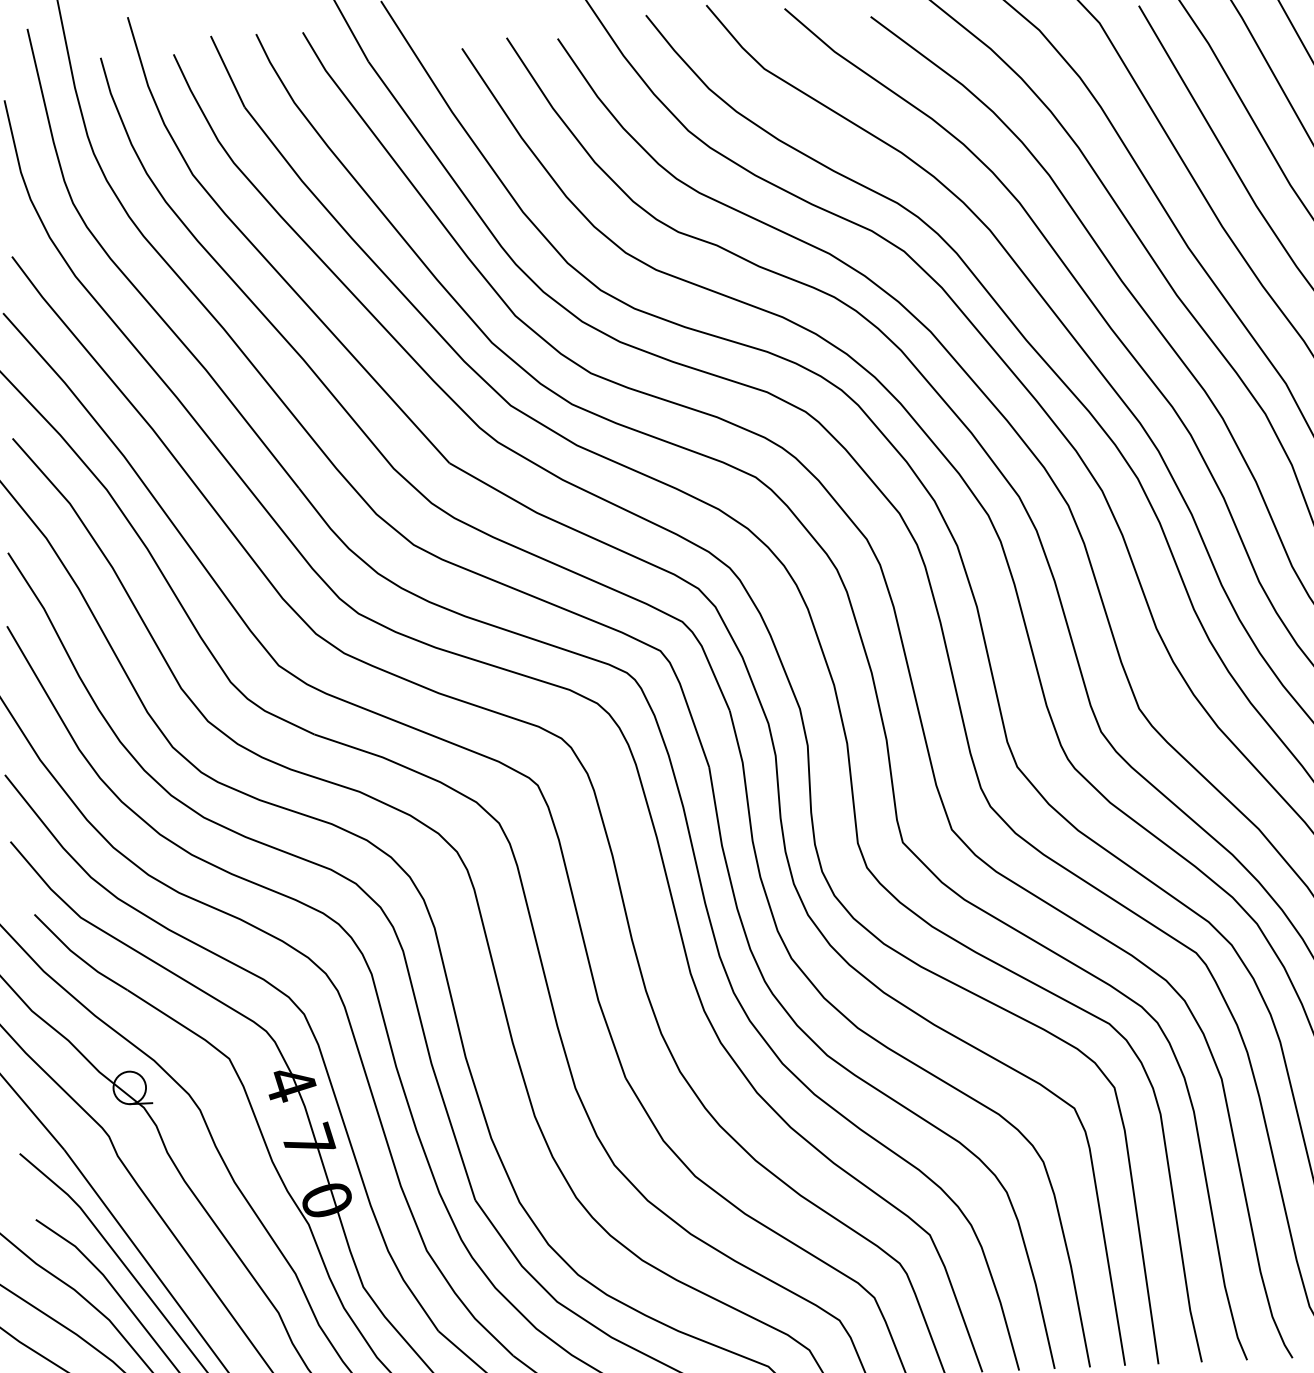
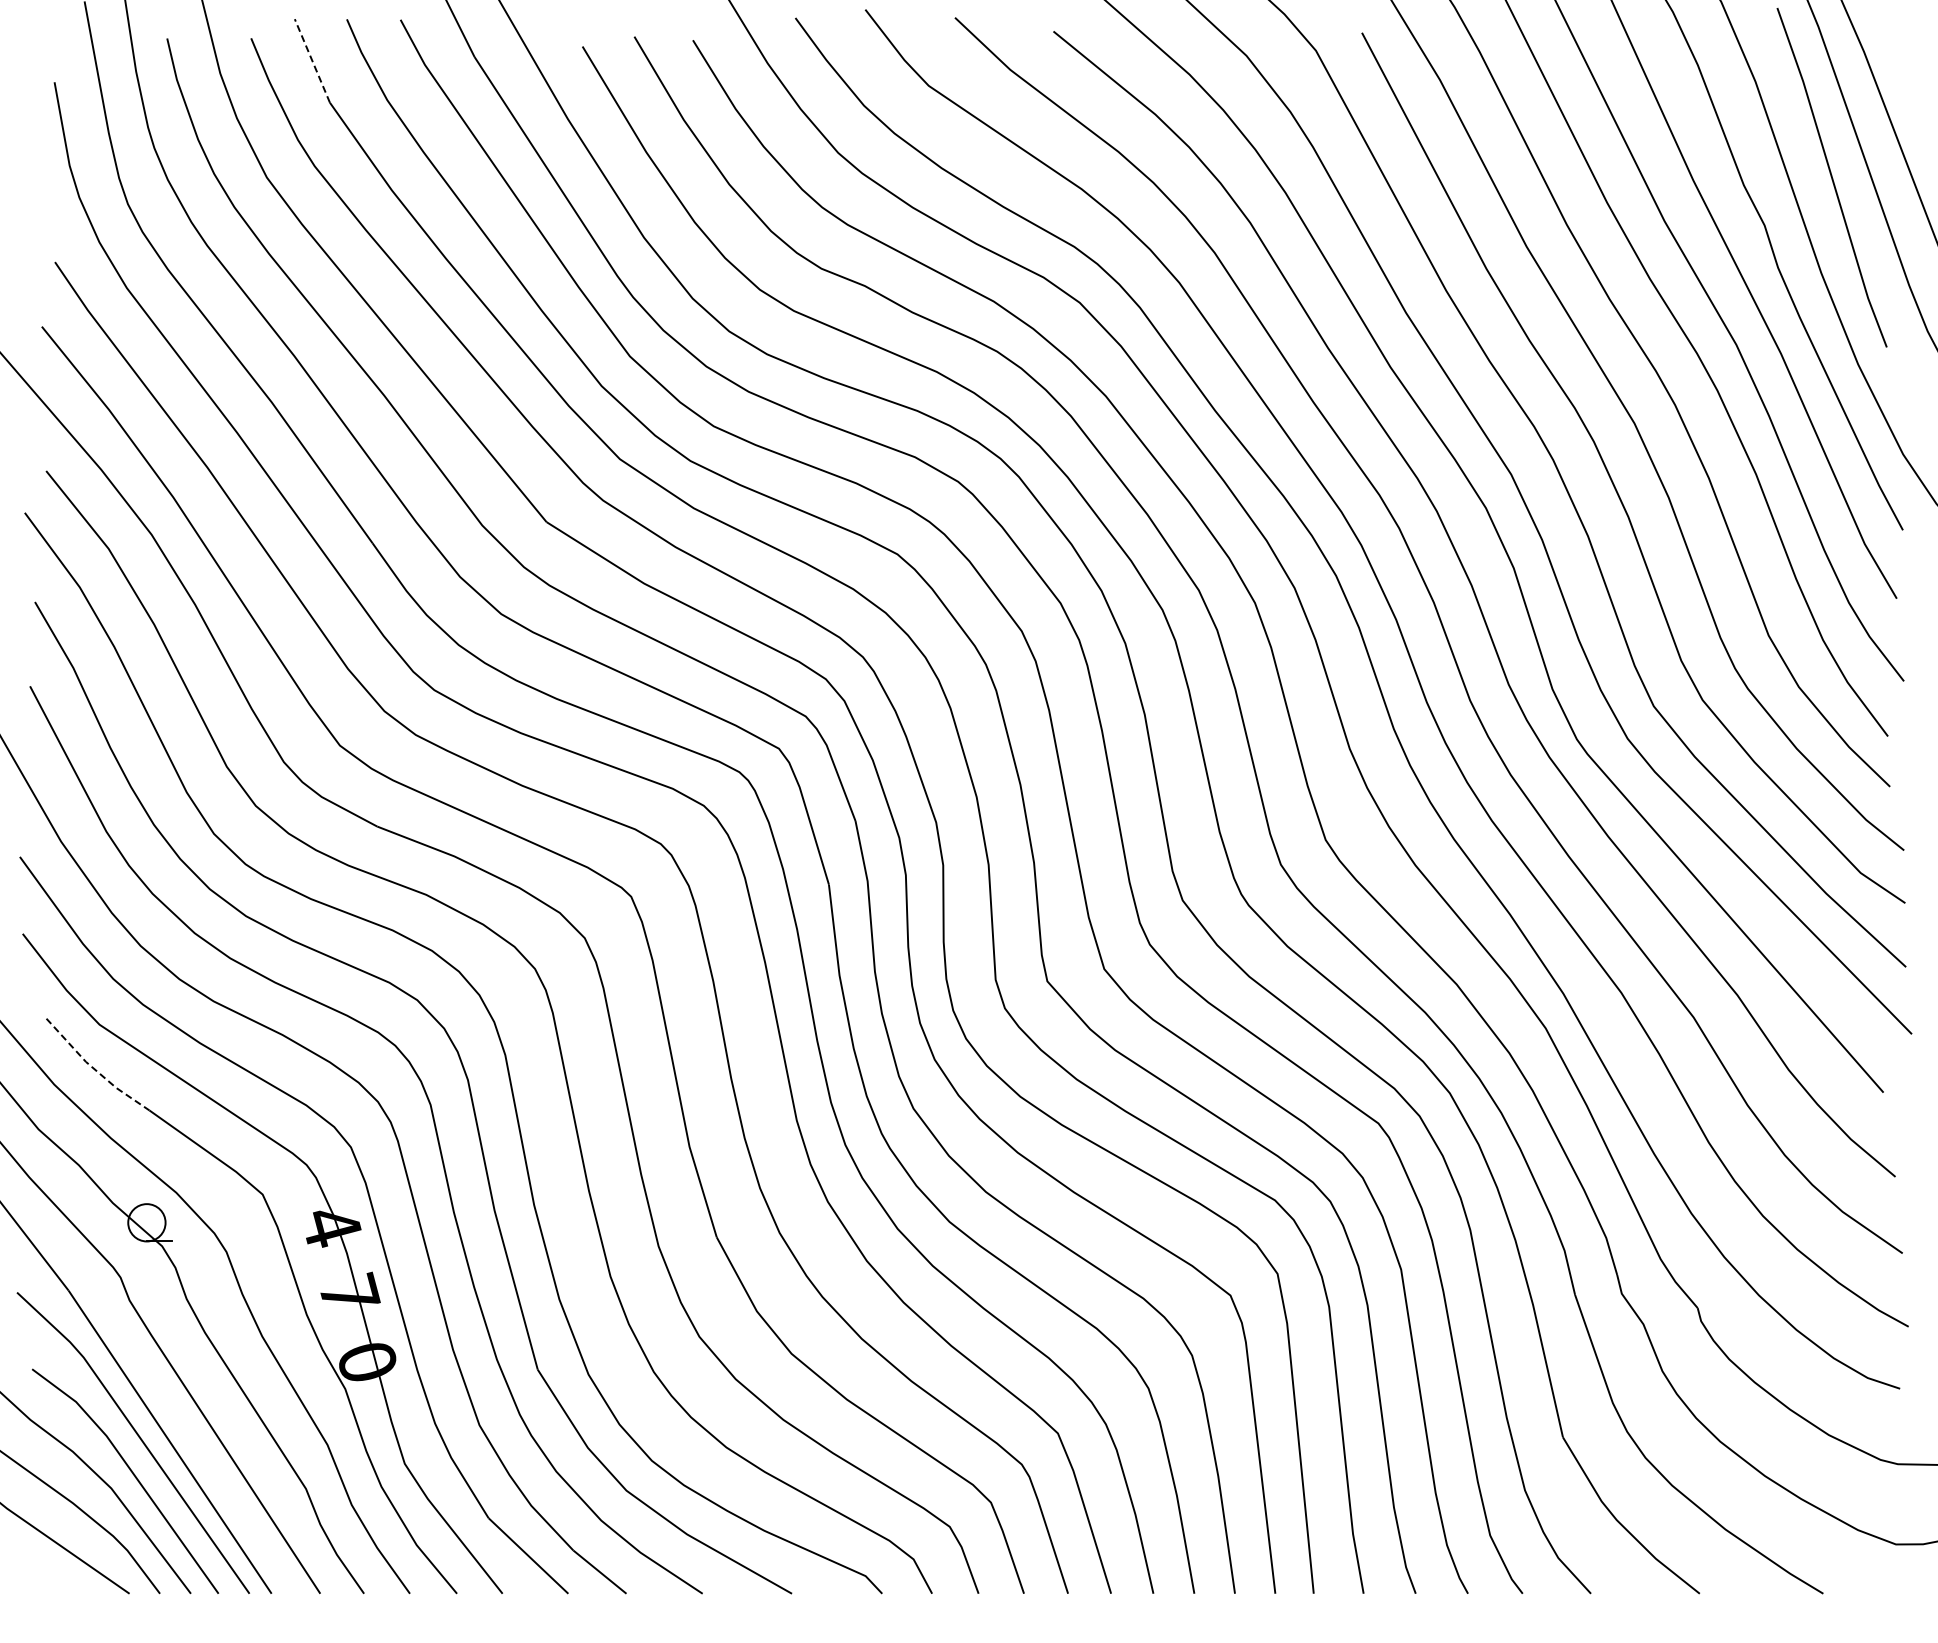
line: (227, 71) -> (312, 60), solid -> dashed
line: (78, 955) -> (94, 1068), solid -> dashed

